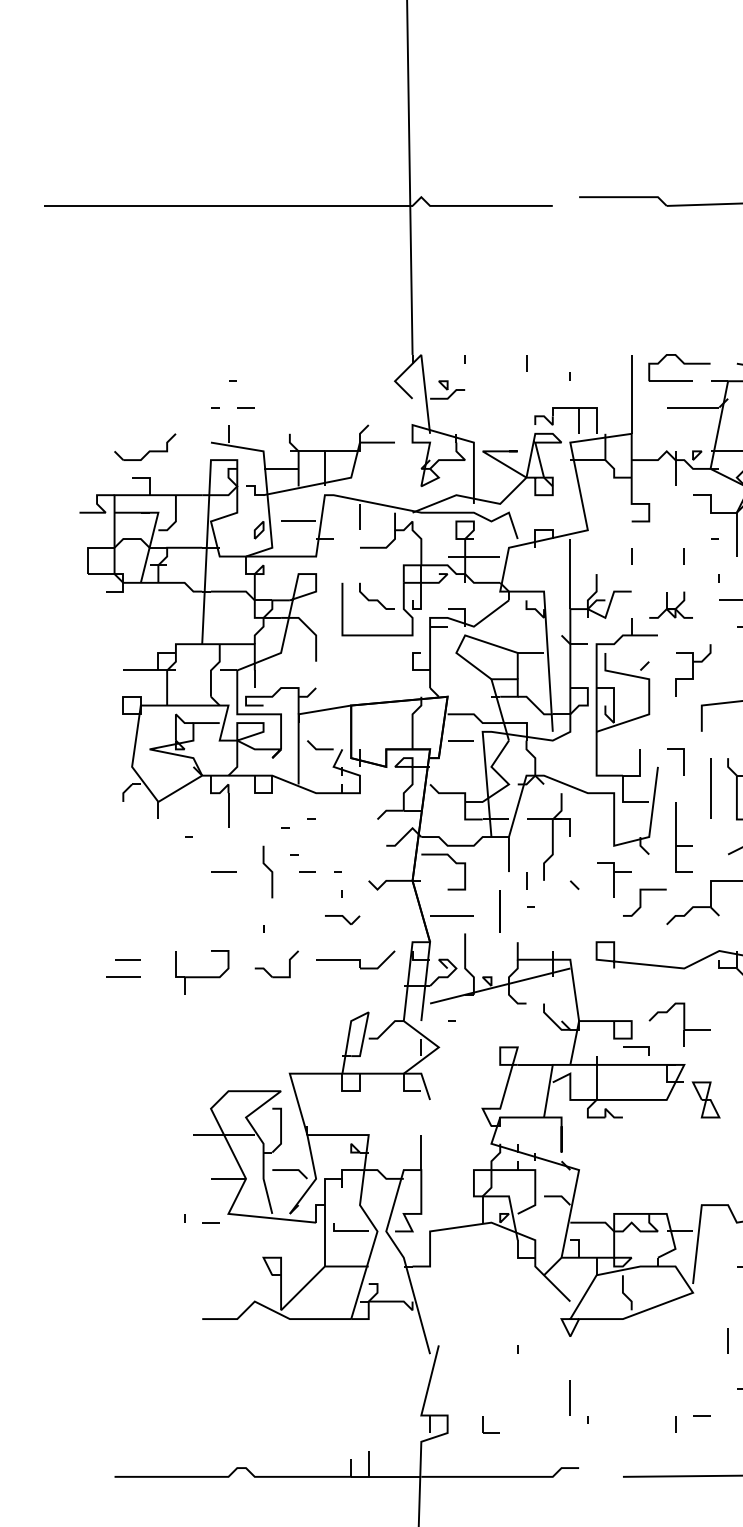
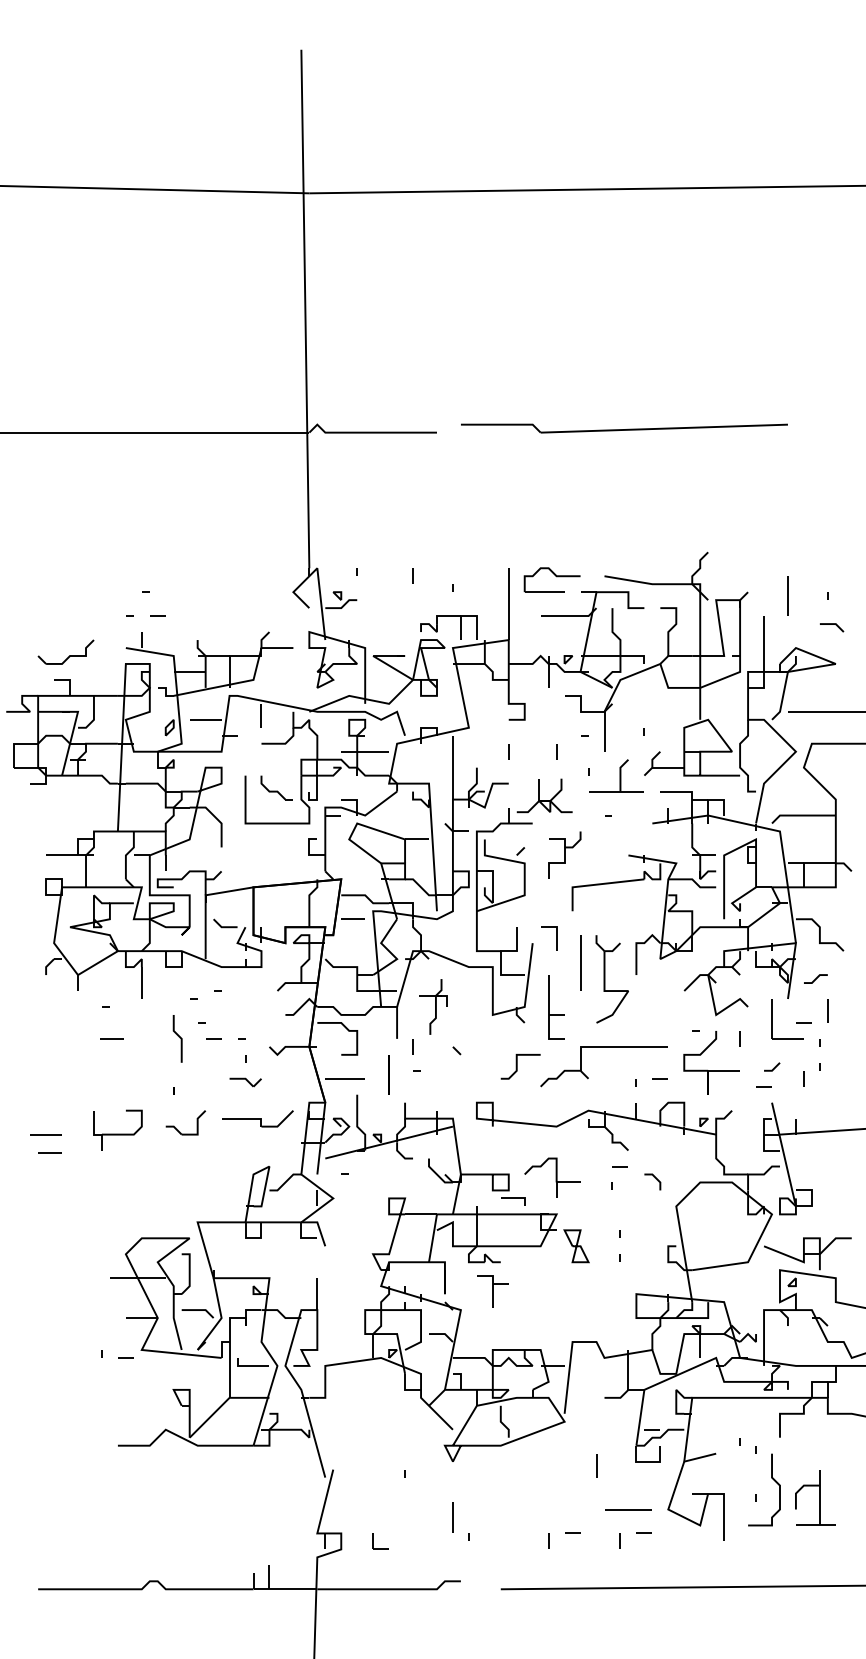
part: (670, 604) -> (544, 795), size x1.4
part: (548, 836) -> (433, 1006), size x0.7
line: (223, 871) -> (111, 1038), moved
part: (613, 880) -> (492, 1291), moved
line: (127, 959) -> (49, 1152), moved

